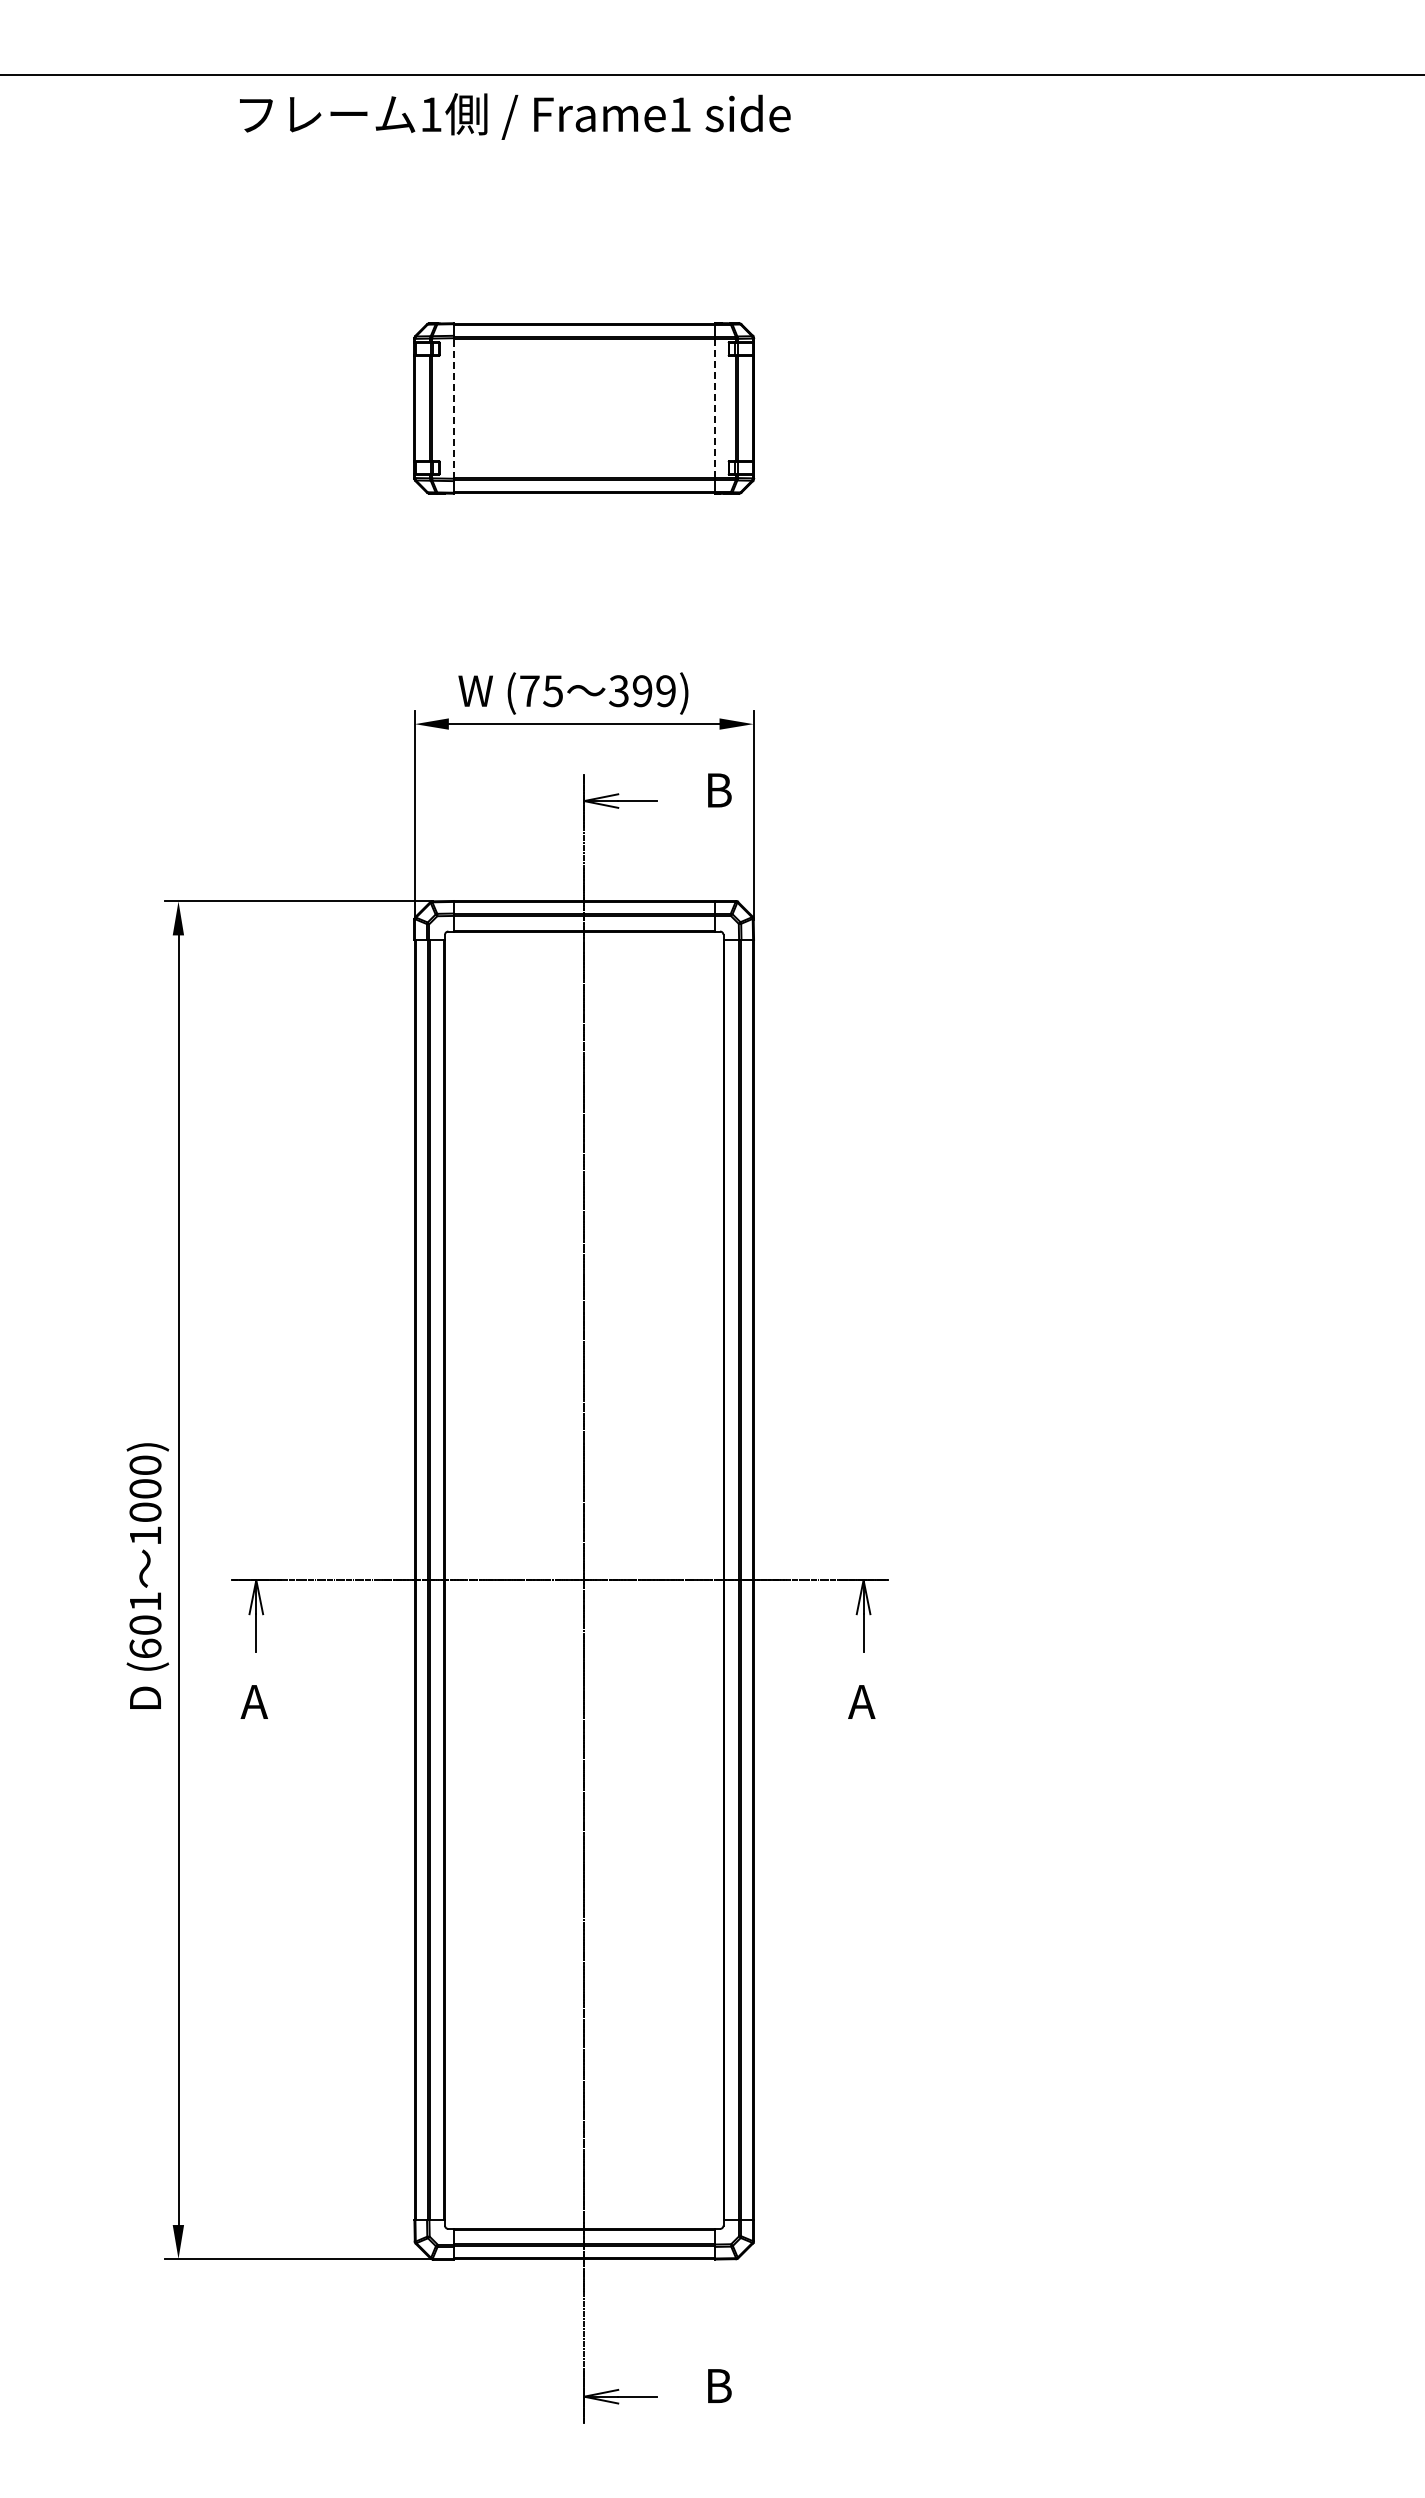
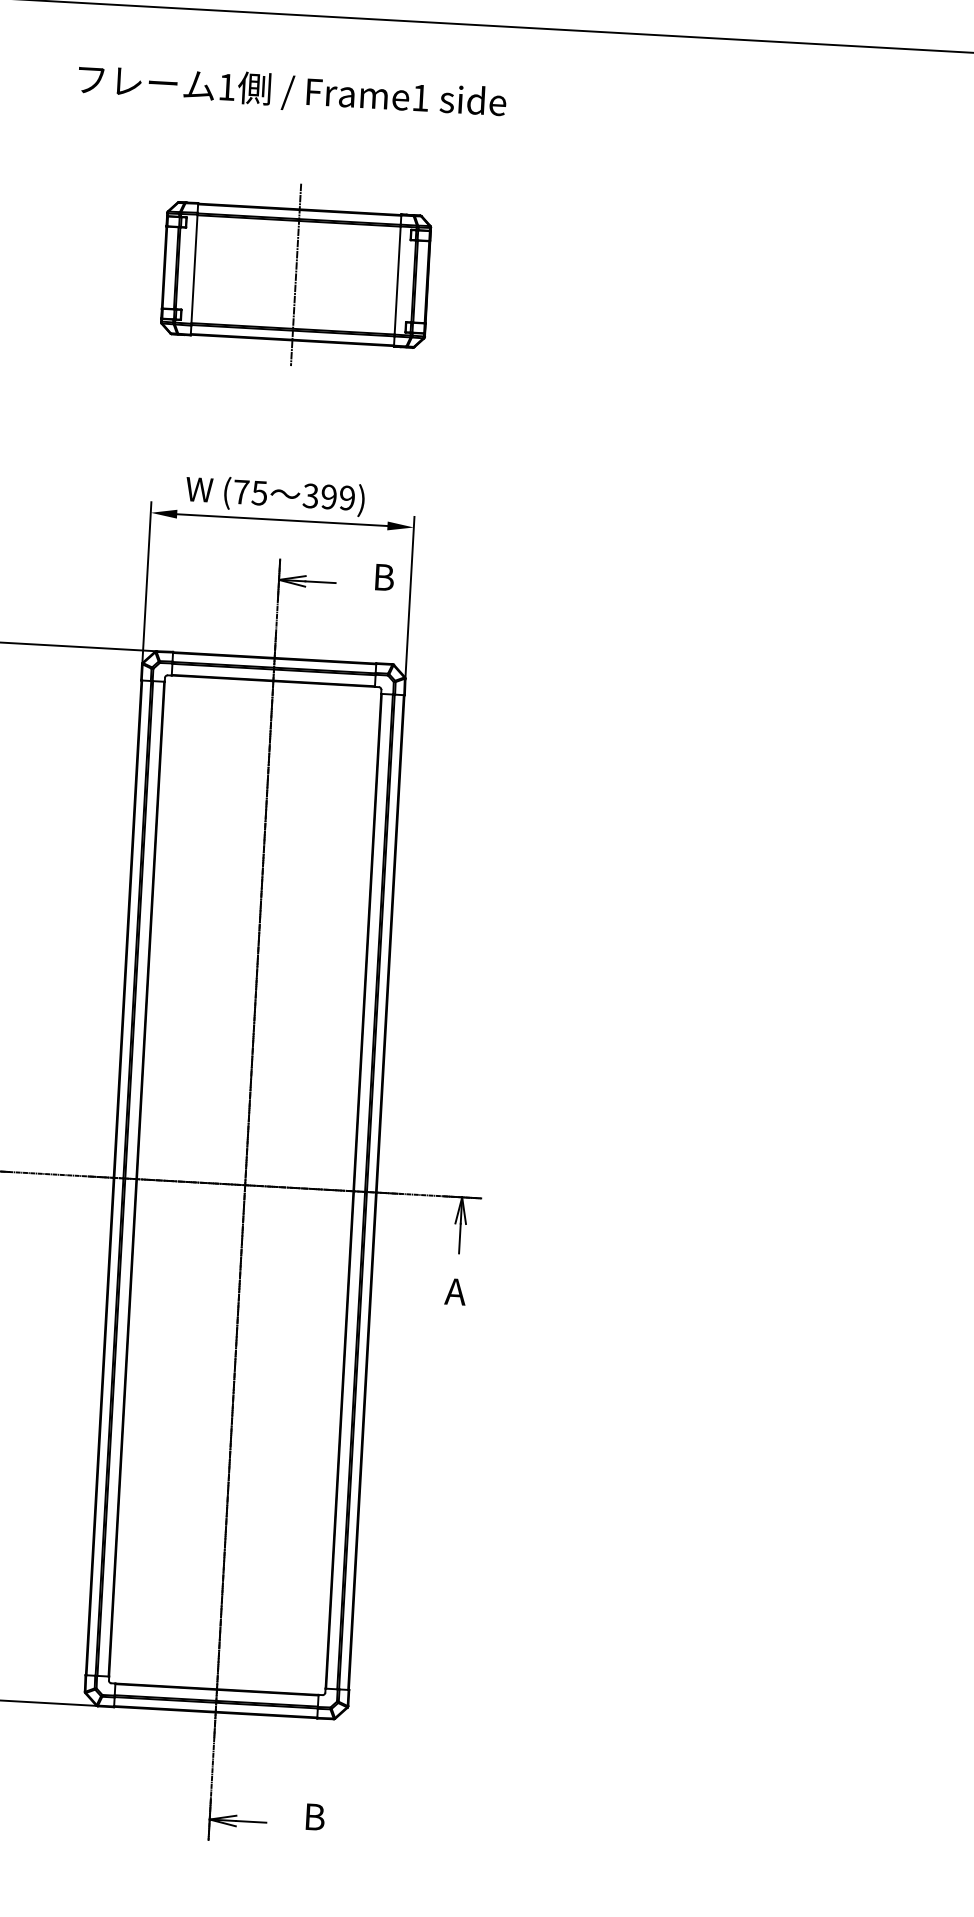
text: (515, 116) -> (292, 92), moved
line: (453, 407) -> (194, 268), dashed -> solid
line: (584, 408) -> (296, 274), added
line: (715, 408) -> (398, 280), dashed -> solid

